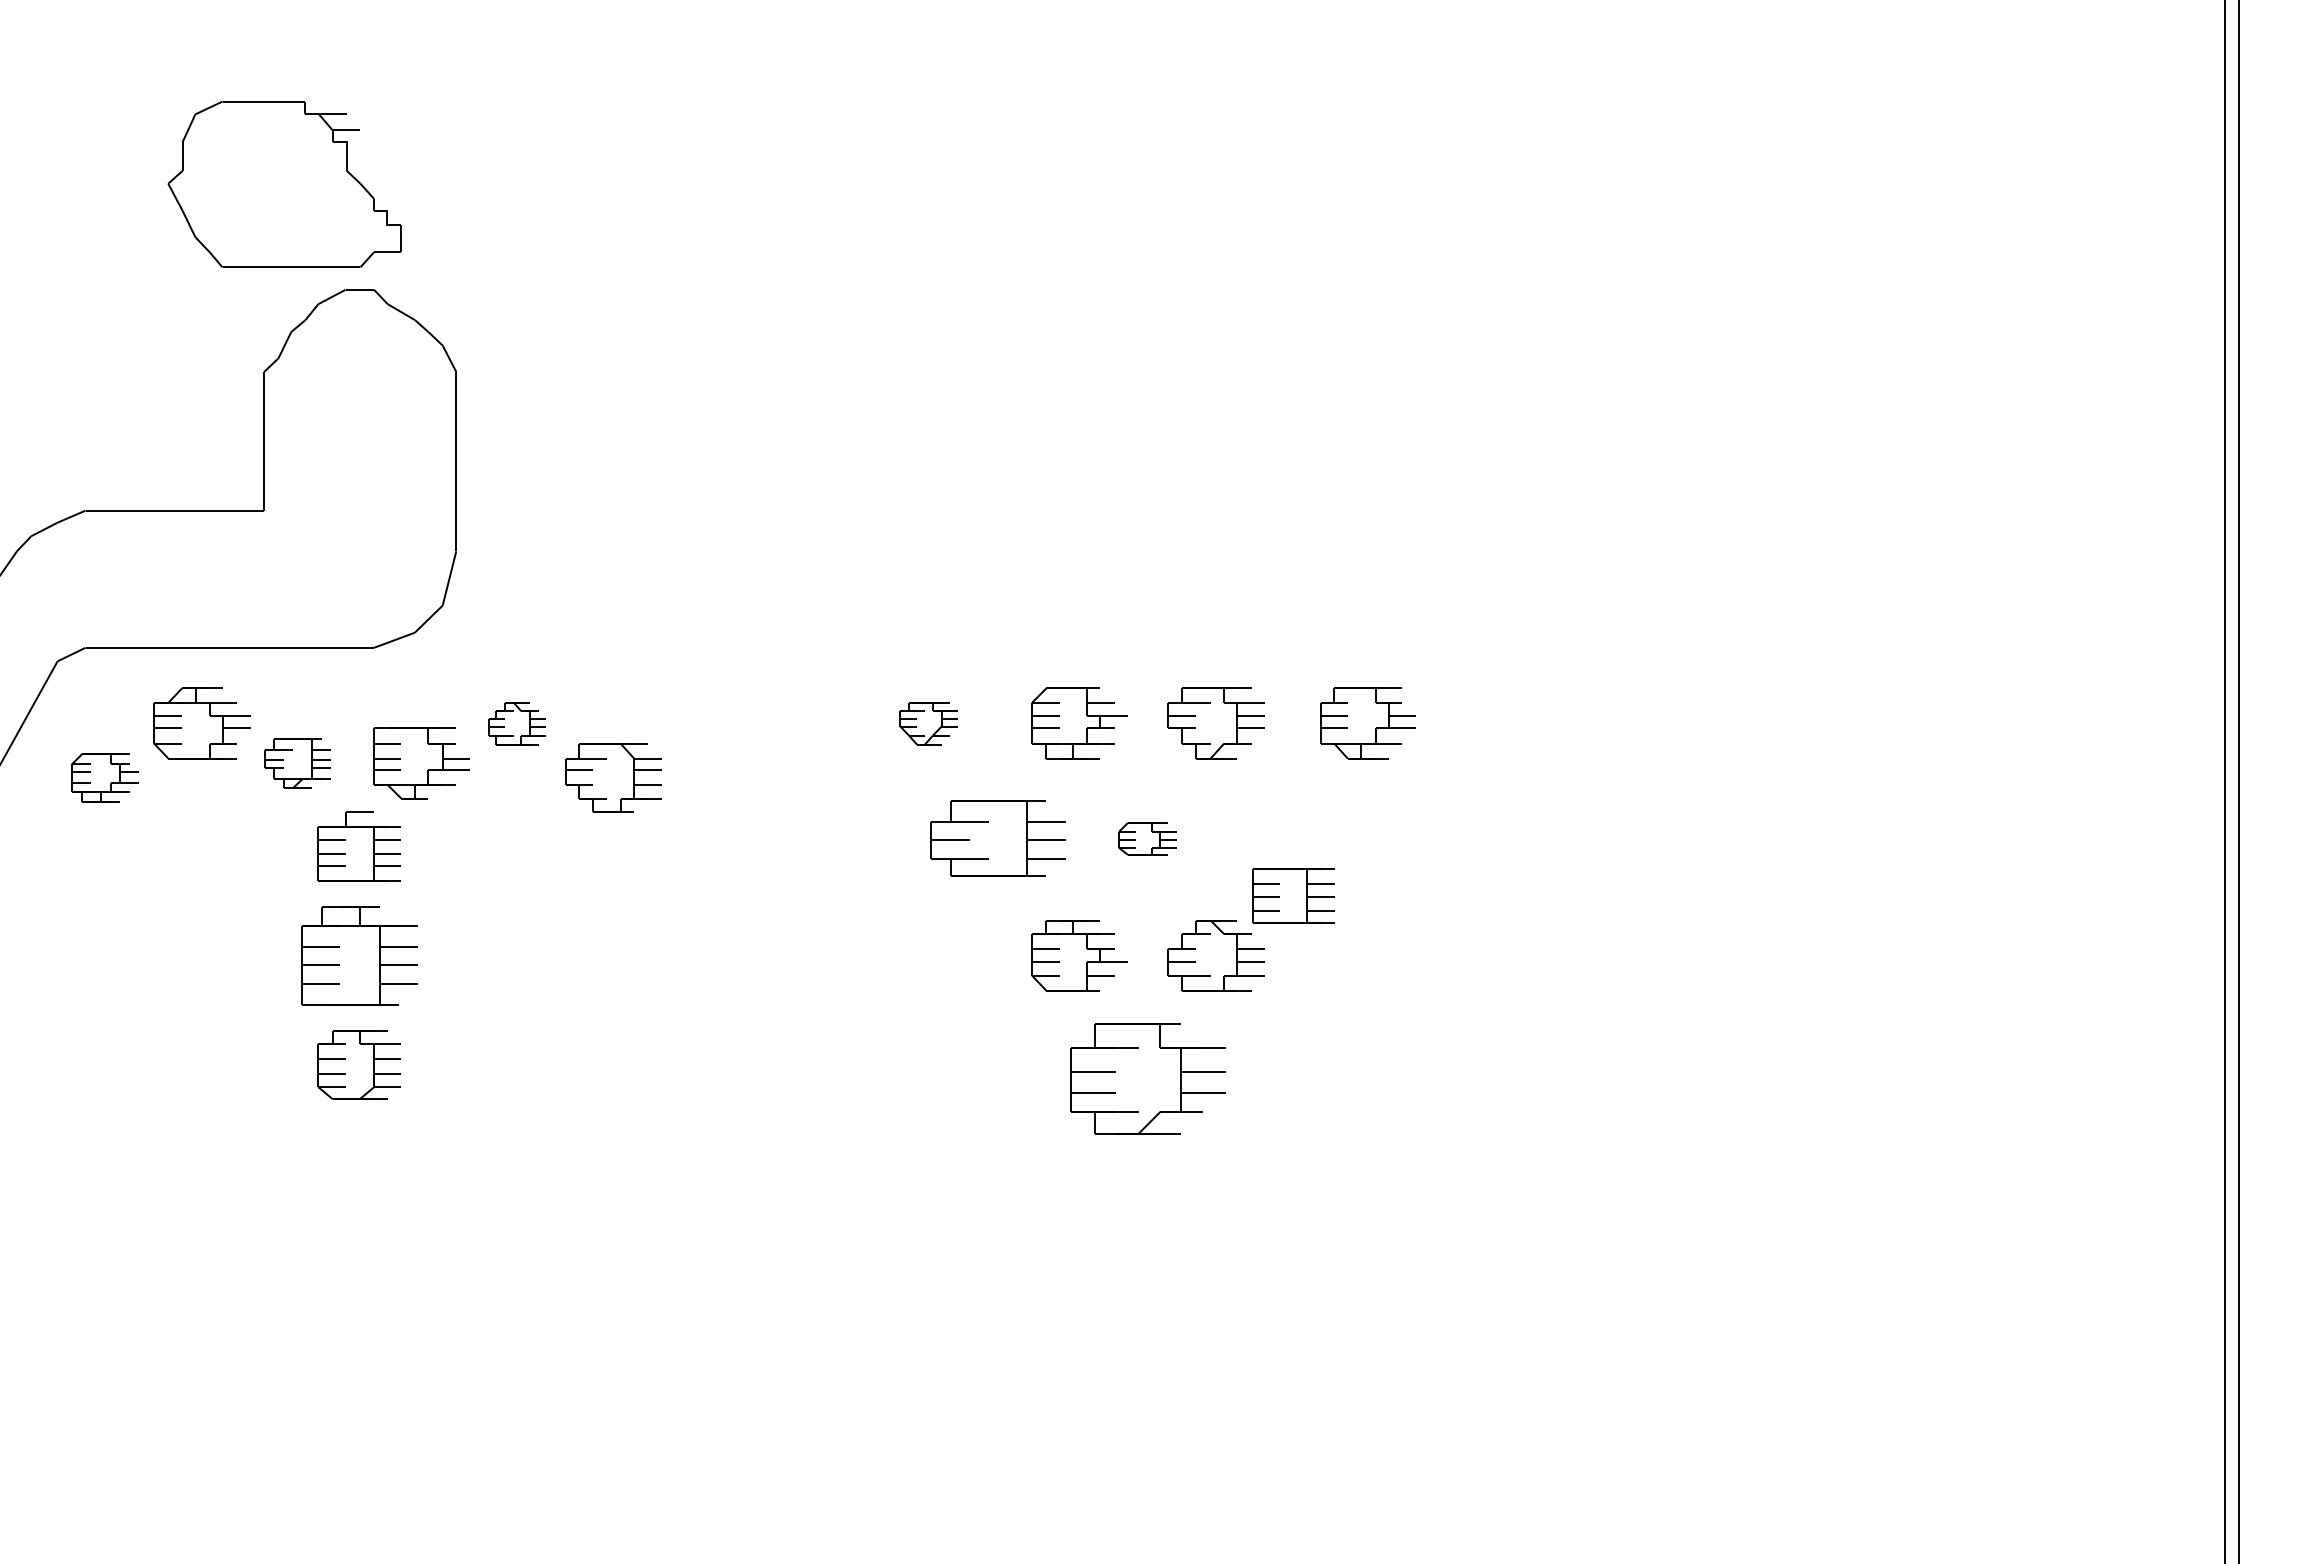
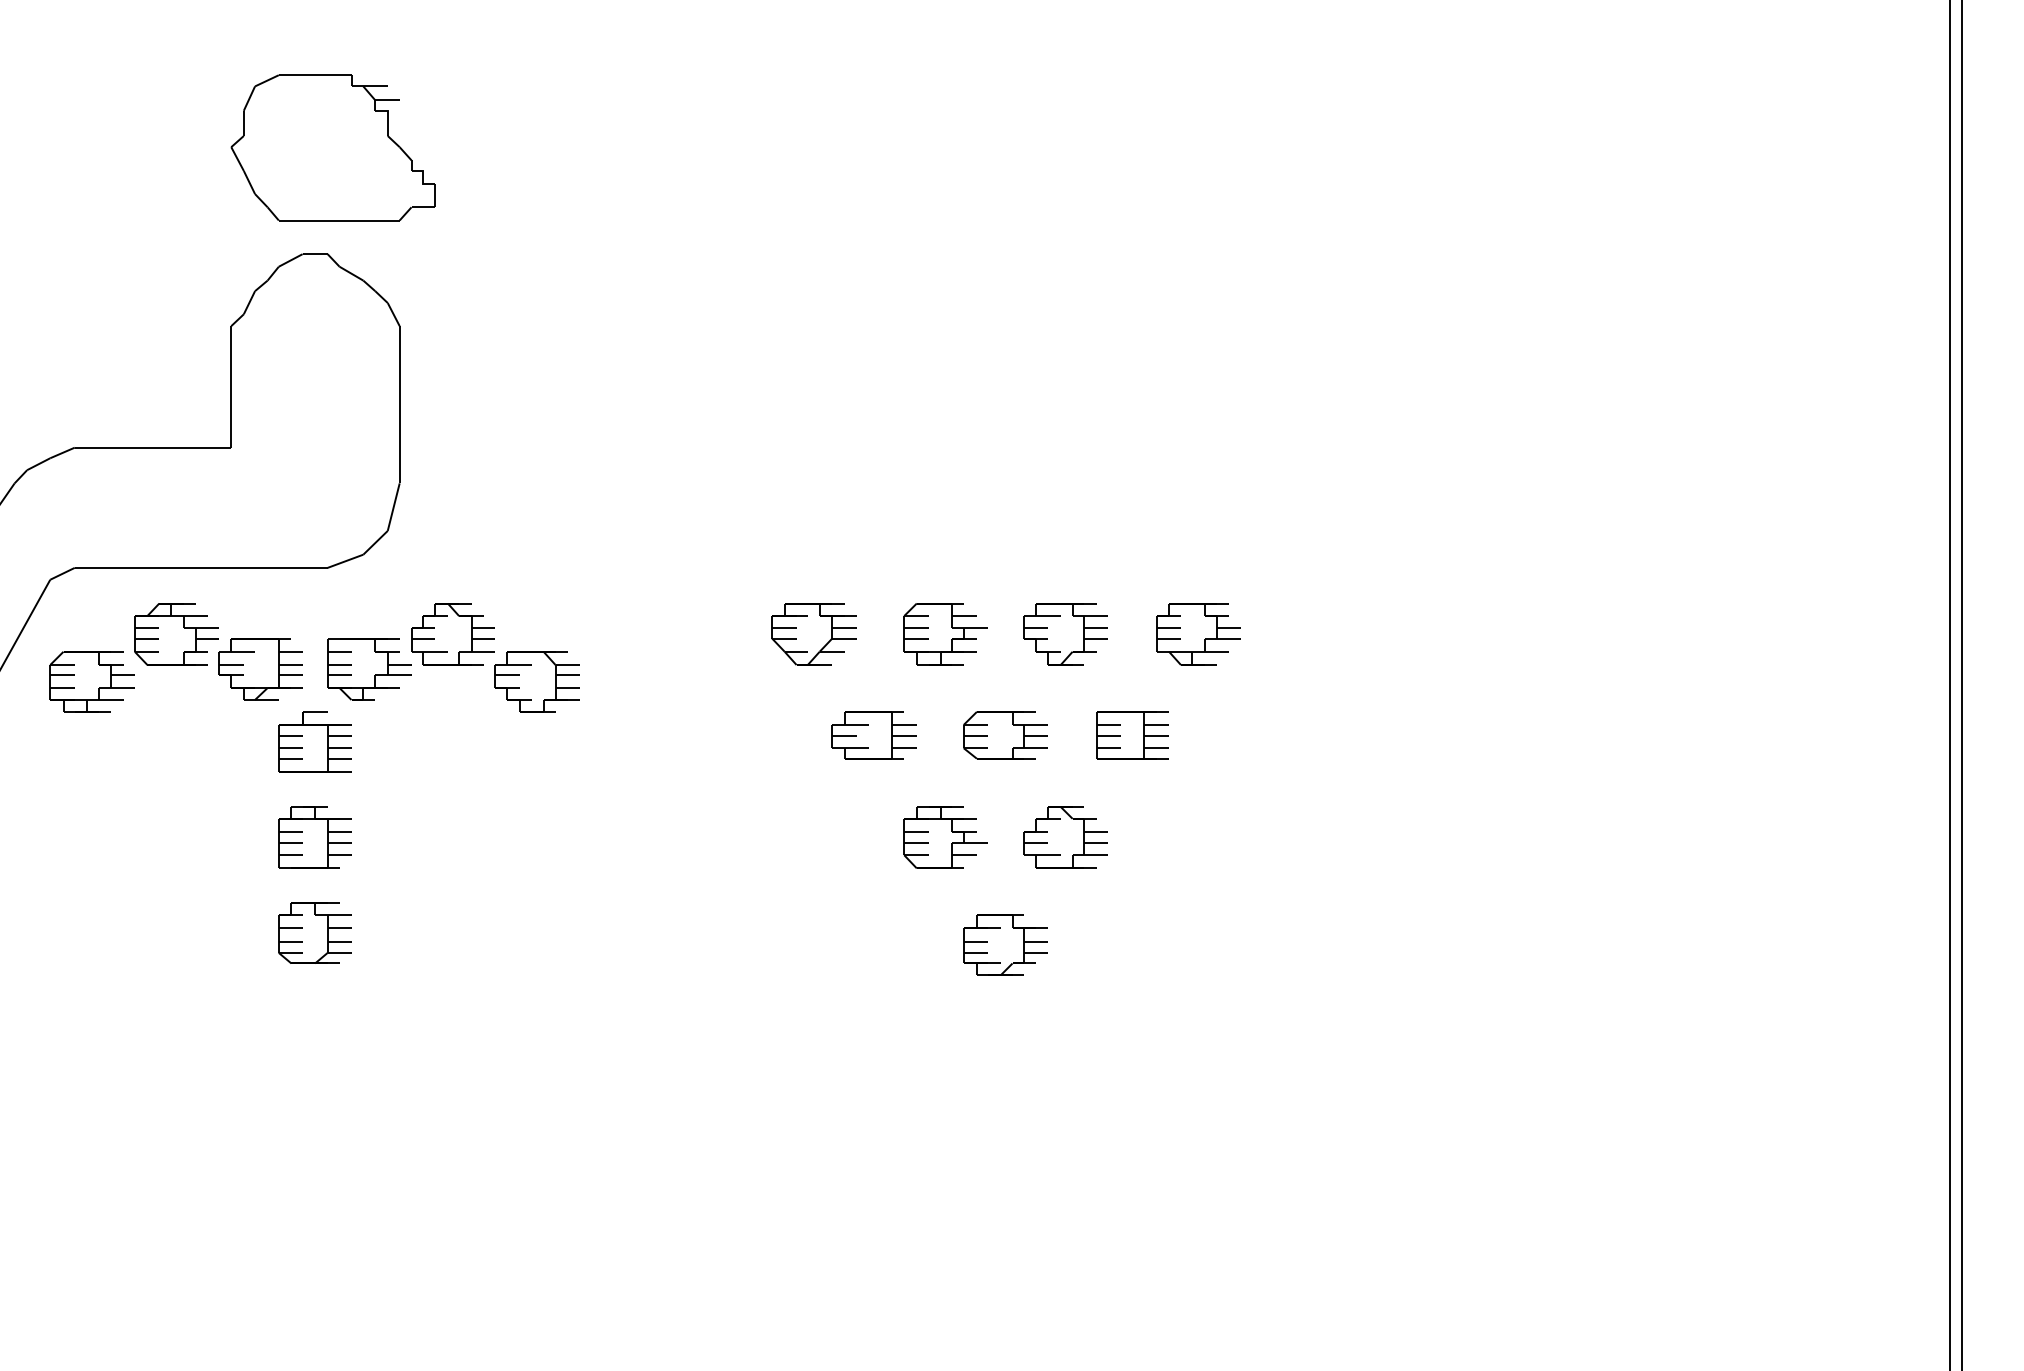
part: (283, 184) -> (332, 147), moved
part: (516, 723) -> (452, 634), size x1.67
part: (928, 723) -> (813, 634), size x1.67
part: (297, 763) -> (260, 669), size x1.43
part: (104, 777) -> (91, 681), size x1.43
part: (996, 839) -> (873, 735), size x0.71
part: (1147, 839) -> (1005, 735), size x1.67
part: (1293, 896) -> (1132, 735), moved
part: (359, 955) -> (314, 837), size x0.71
part: (1147, 1077) -> (1005, 944), size x0.62

